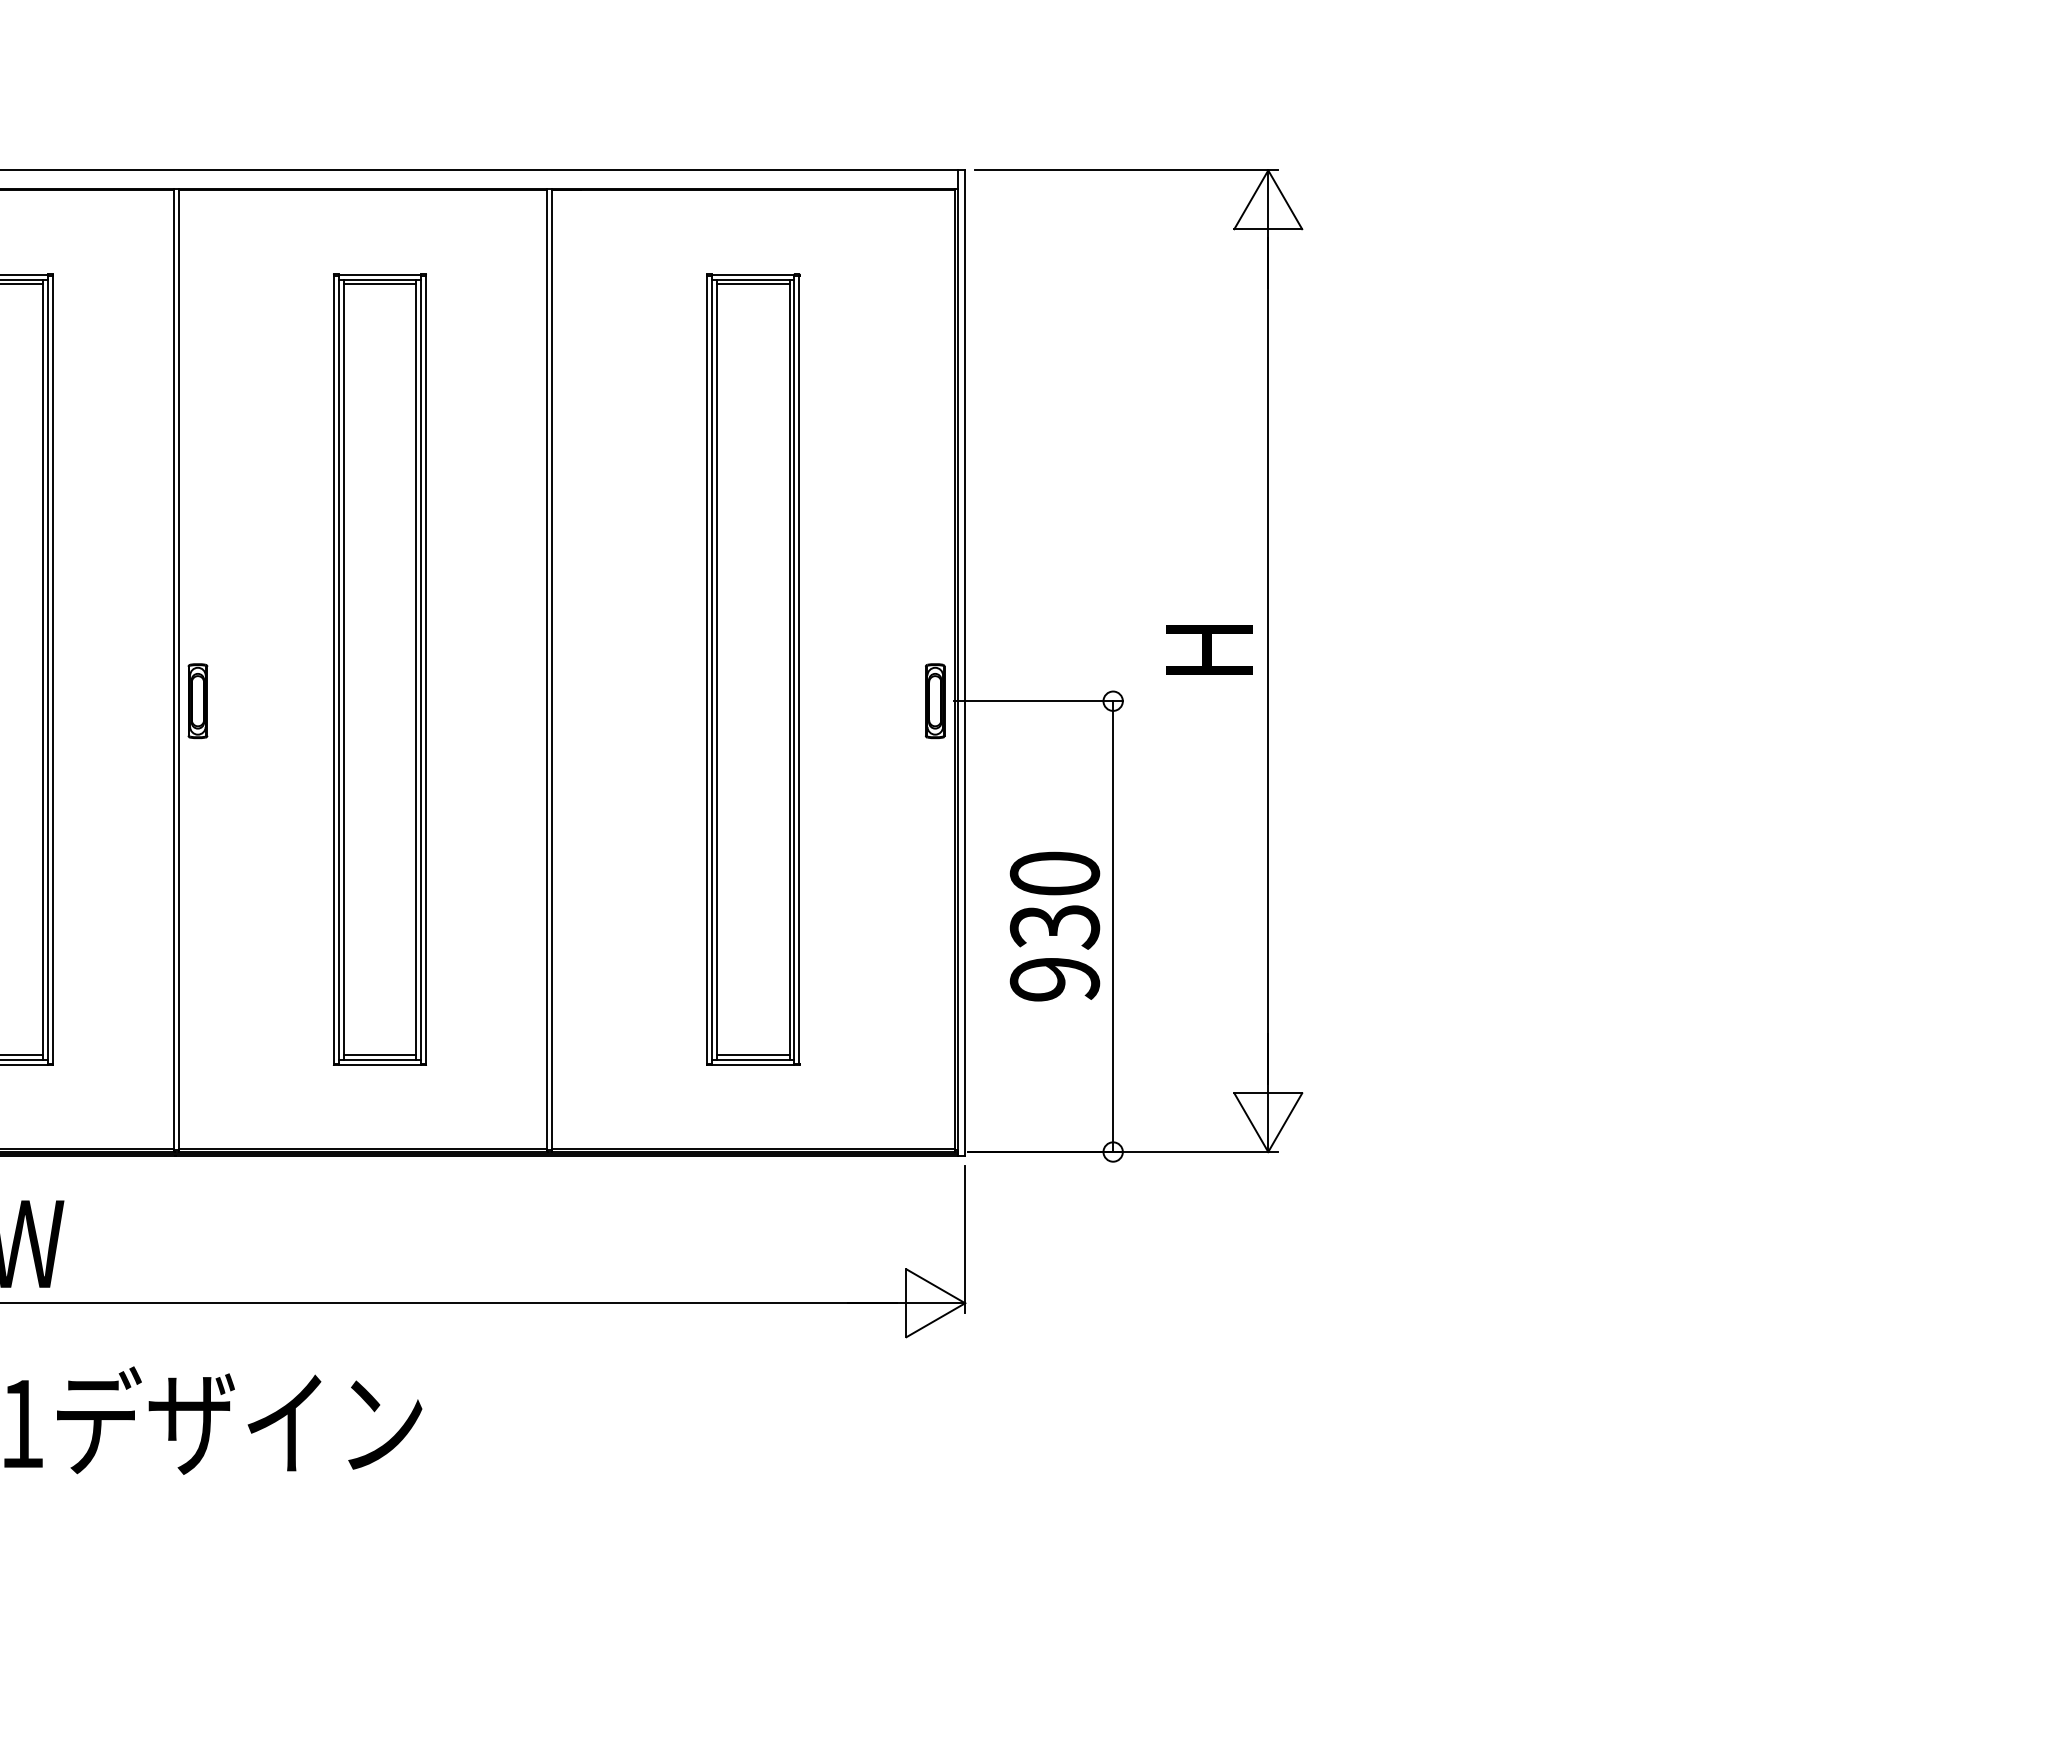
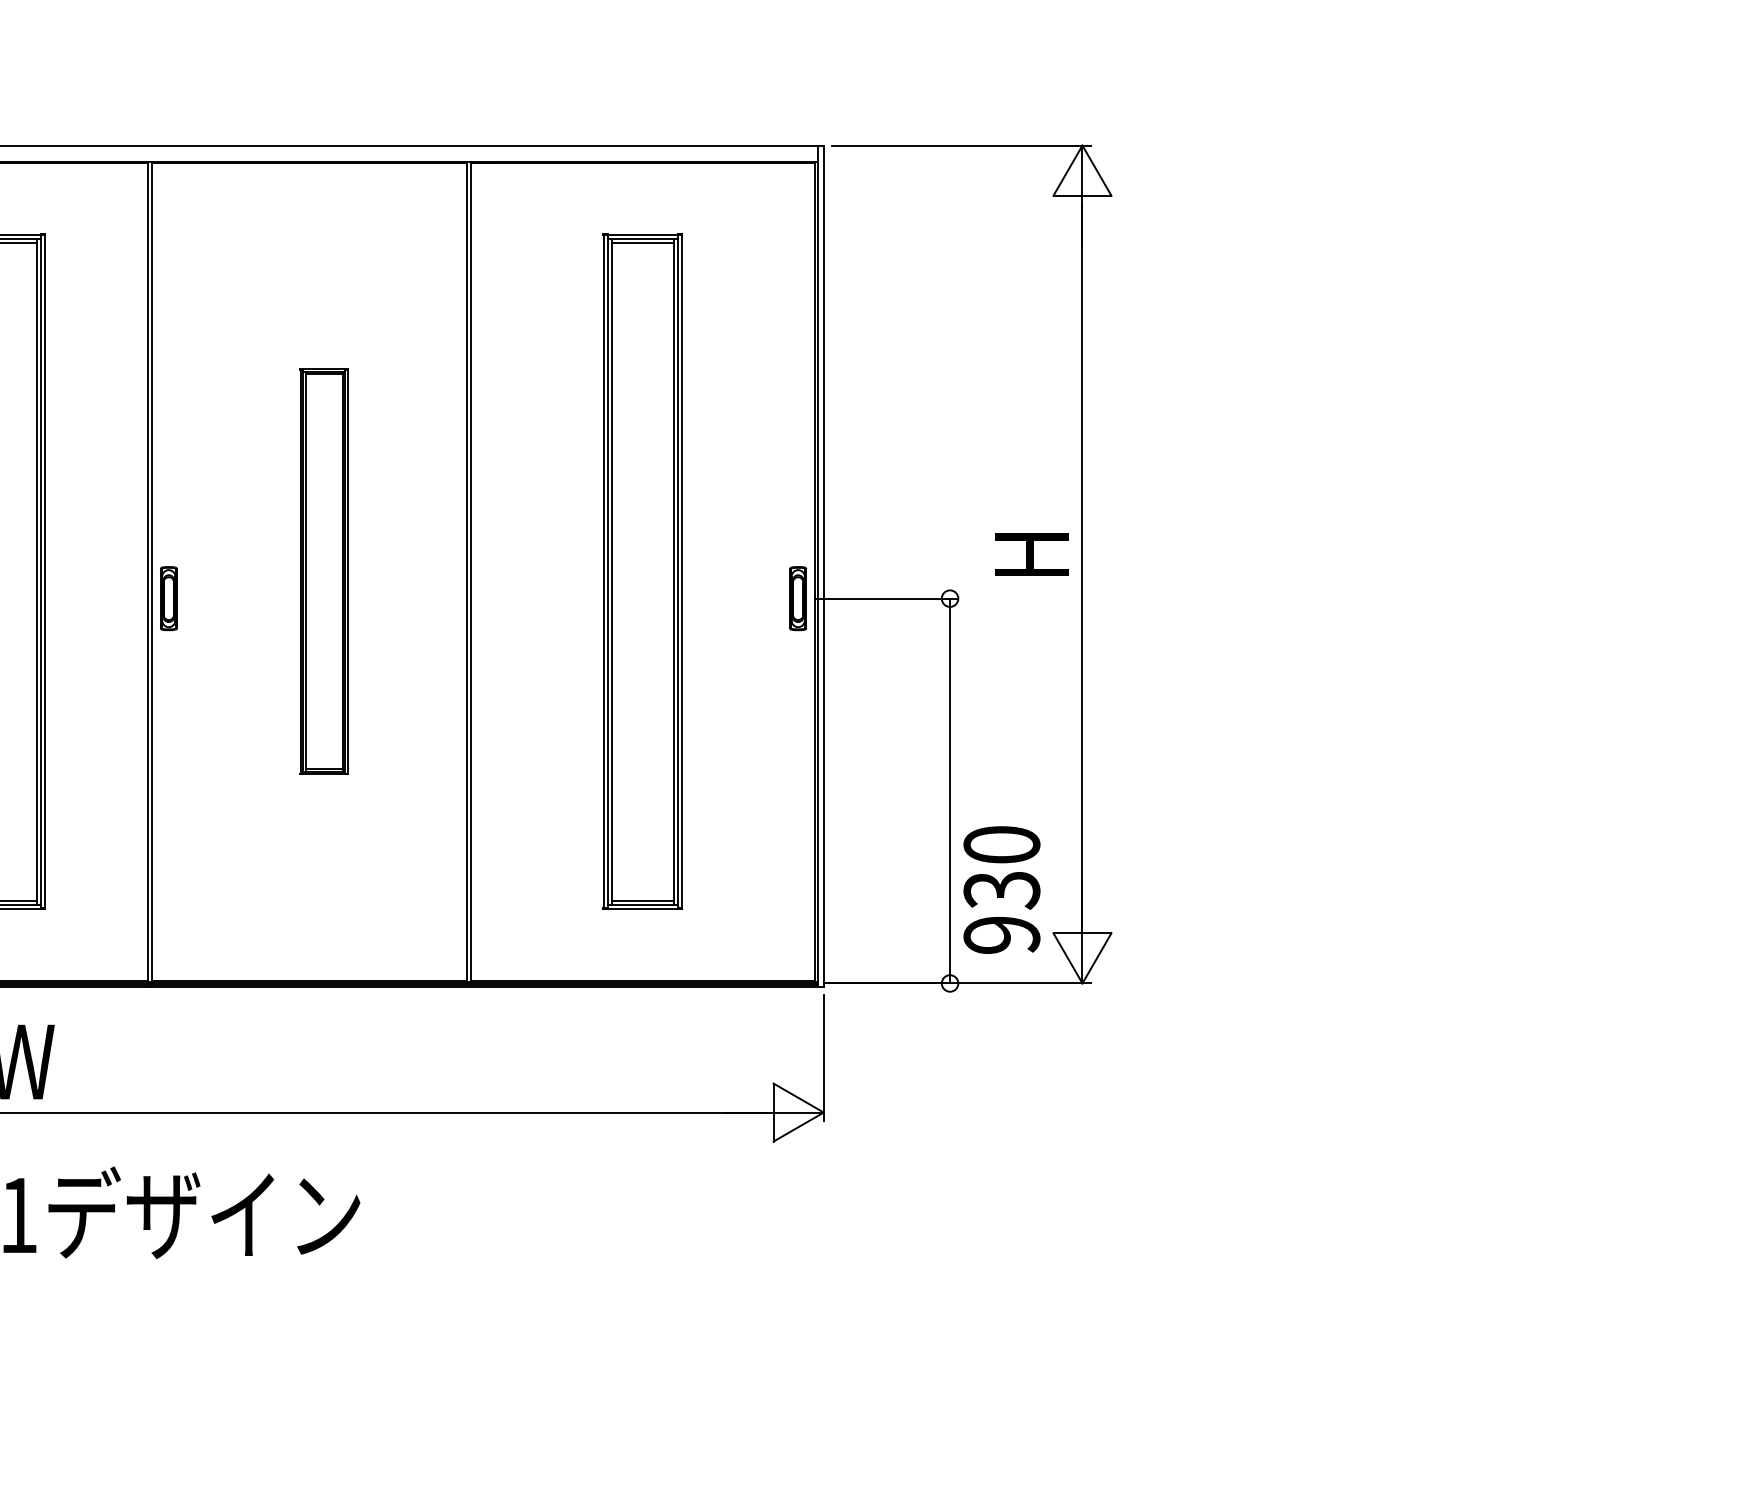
part: (379, 669) -> (323, 571), size x0.6
text: (1054, 926) -> (1001, 889), moved

